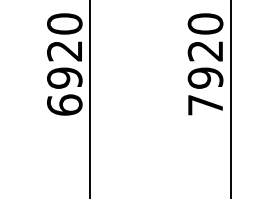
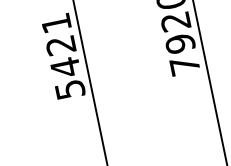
text: (64, 64) -> (63, 56), 6920 -> 5421

